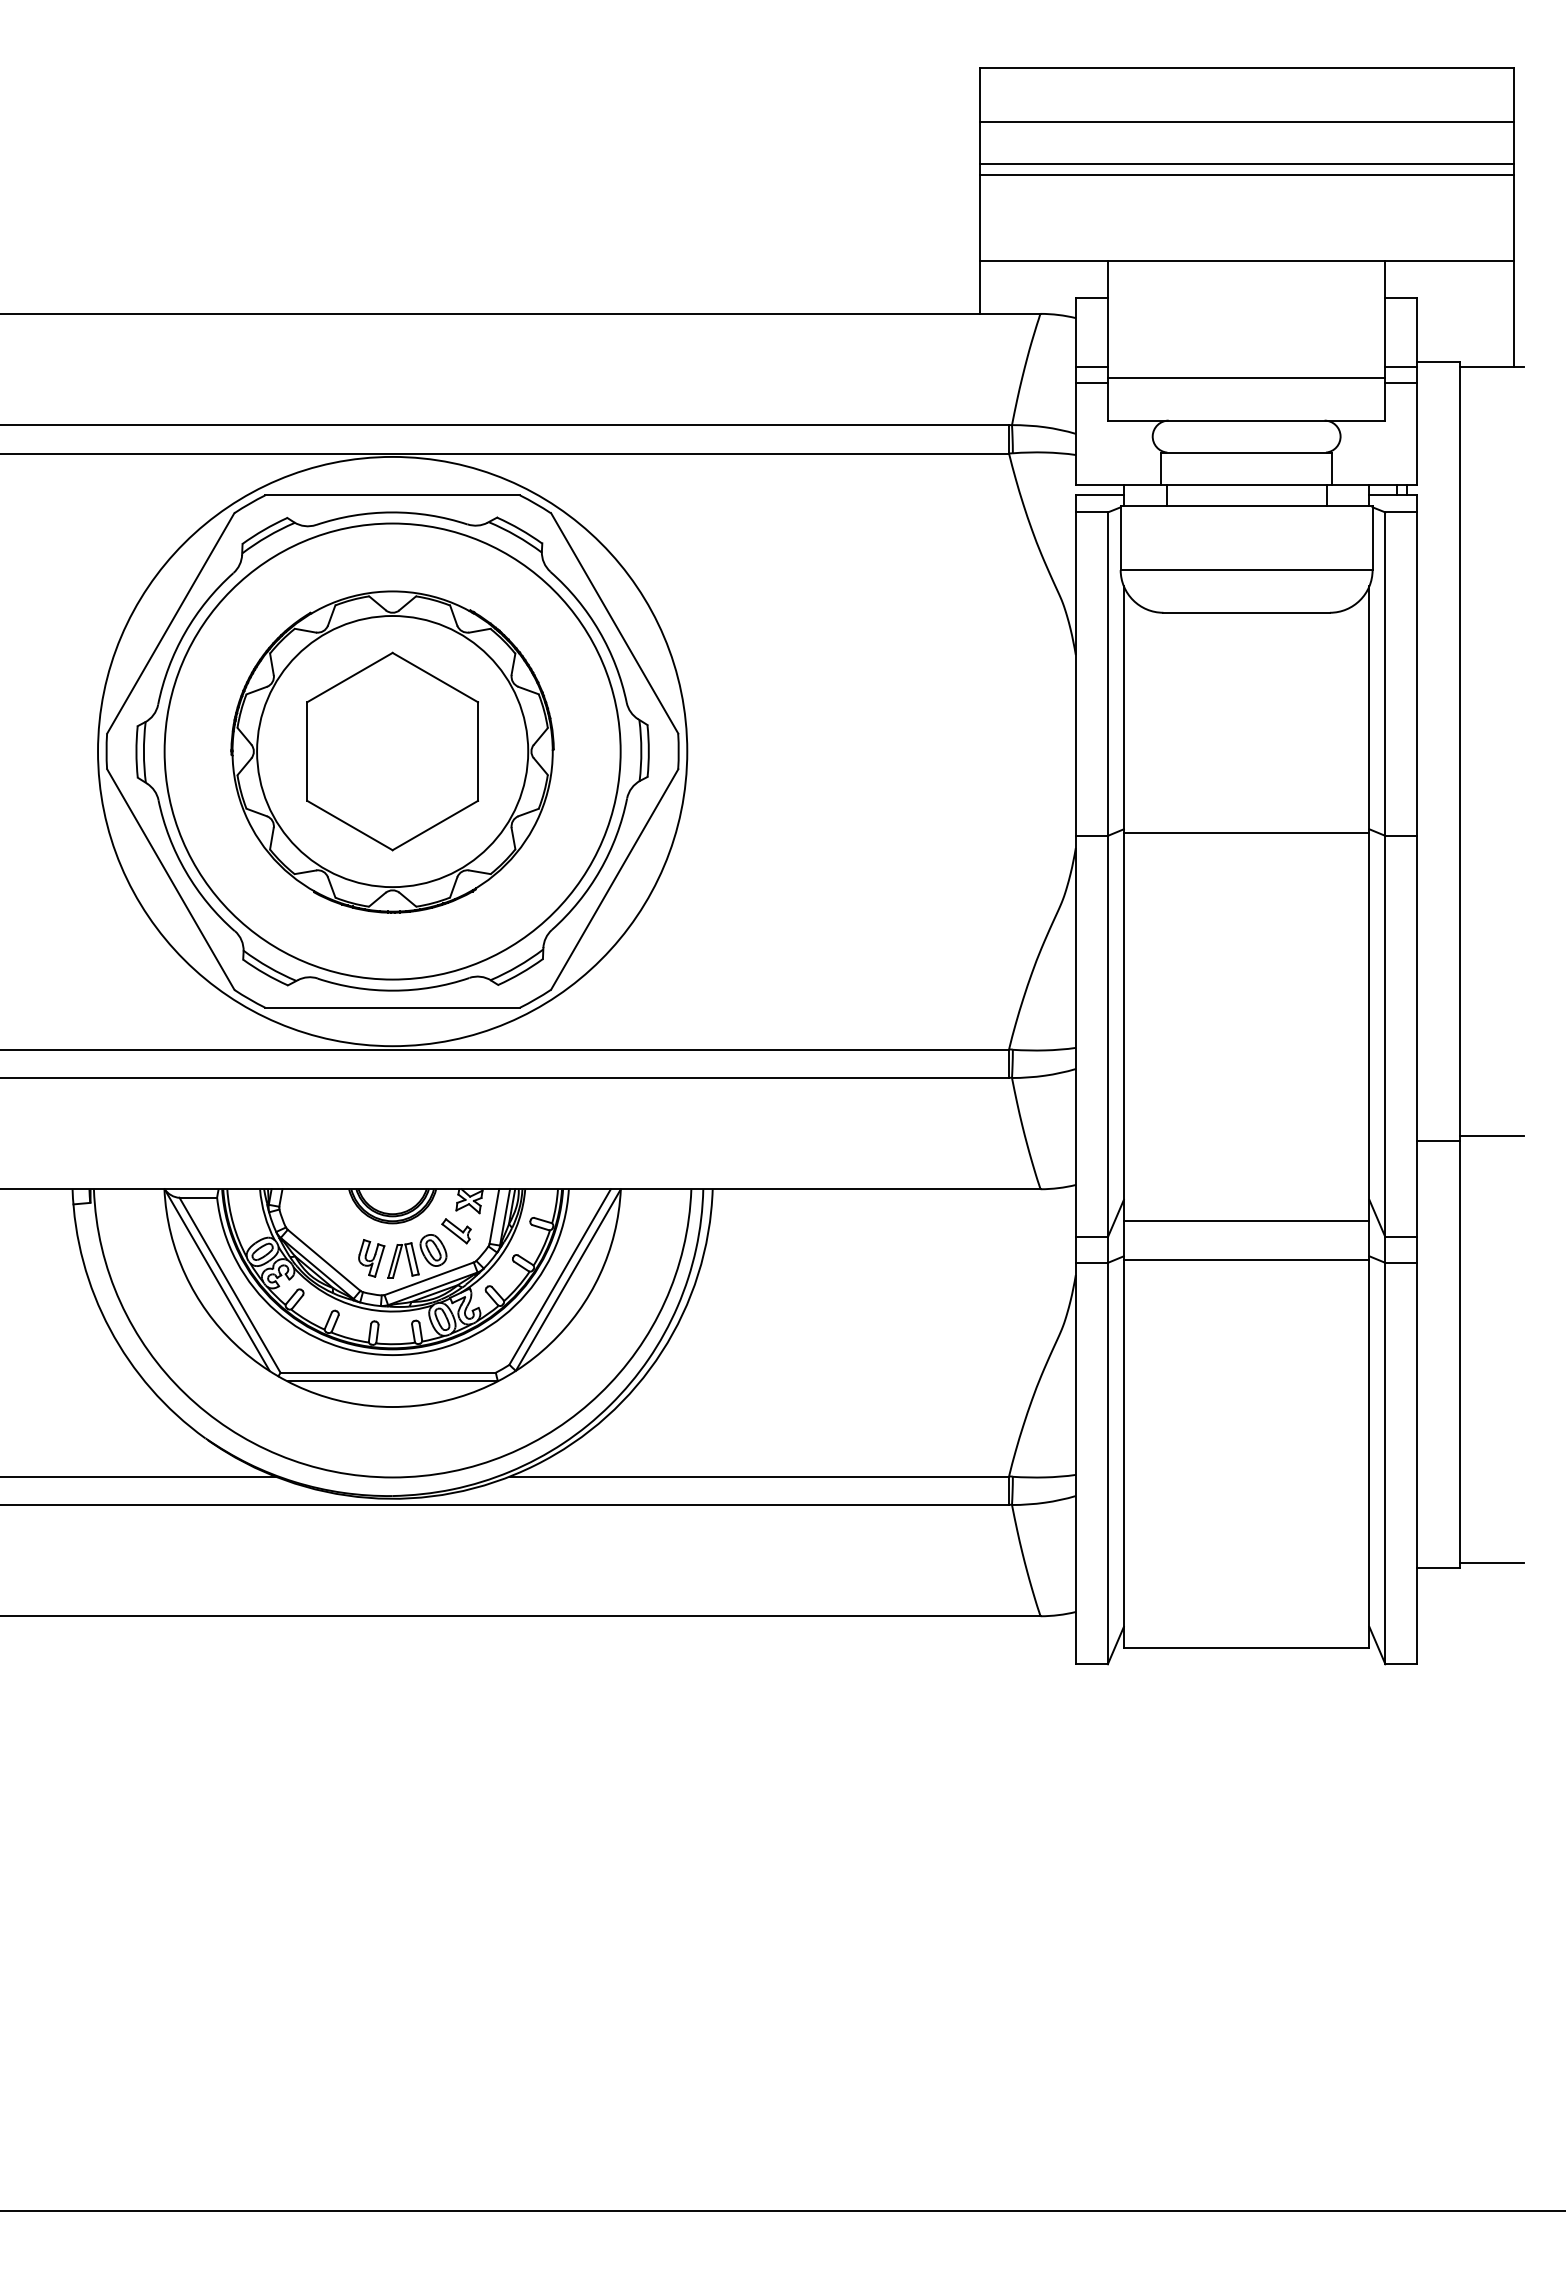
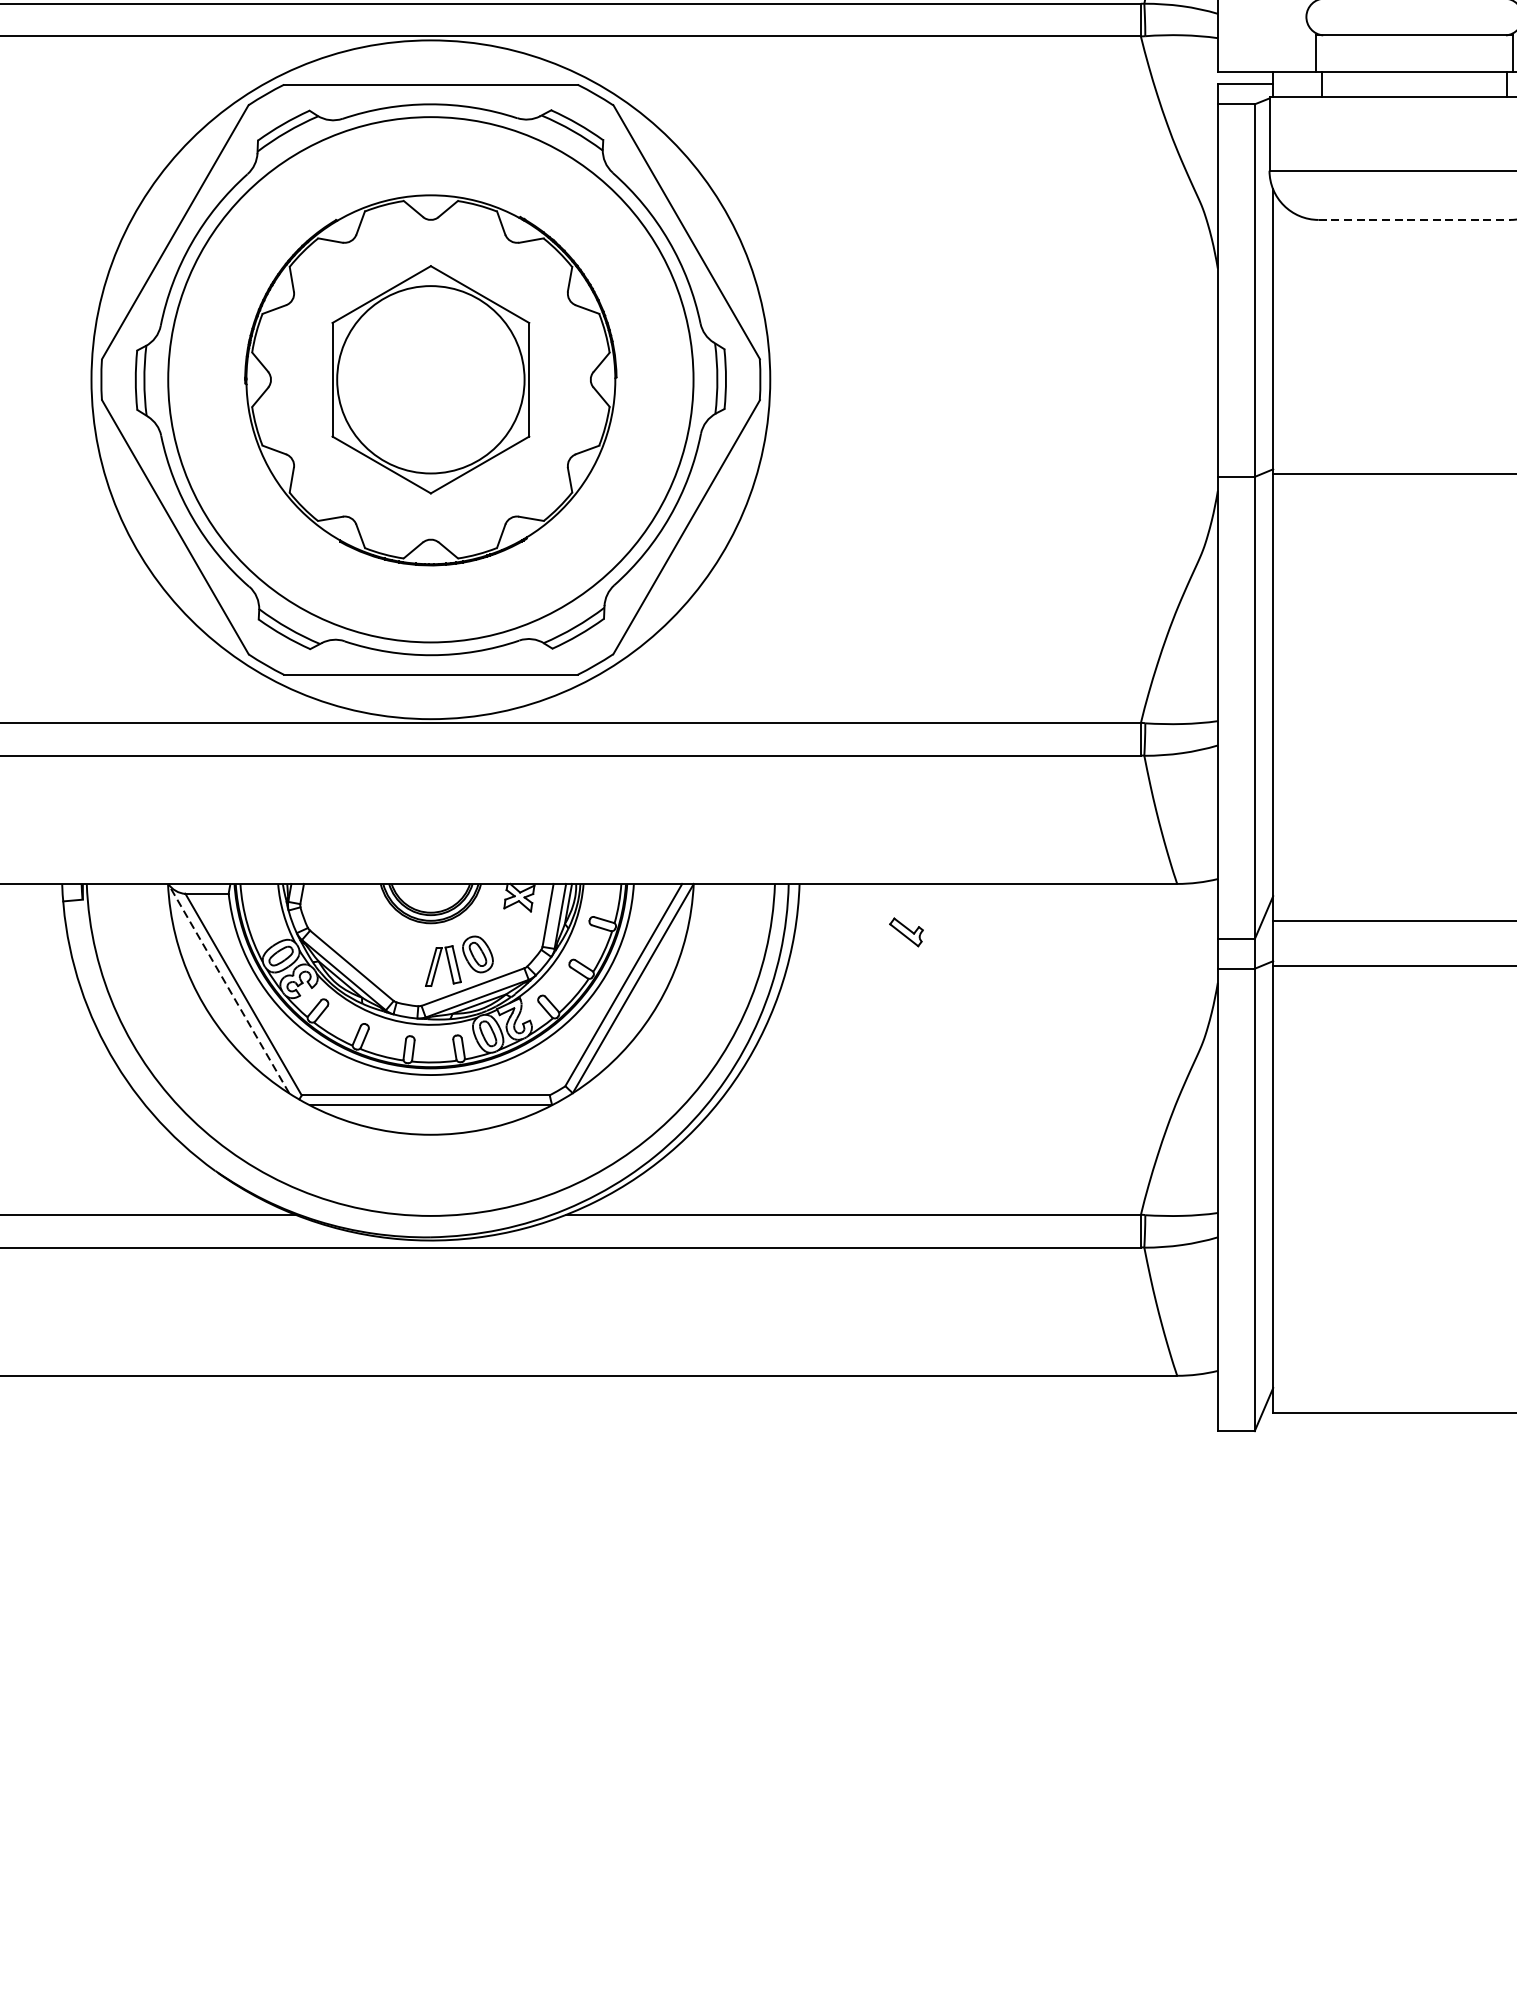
line: (1247, 612) -> (1415, 219), solid -> dashed
circle: (392, 751) -> (430, 379), size x0.6
part: (456, 1231) -> (906, 932), moved
part: (371, 1258) -> (406, 963), removed
line: (217, 1280) -> (229, 989), solid -> dashed

